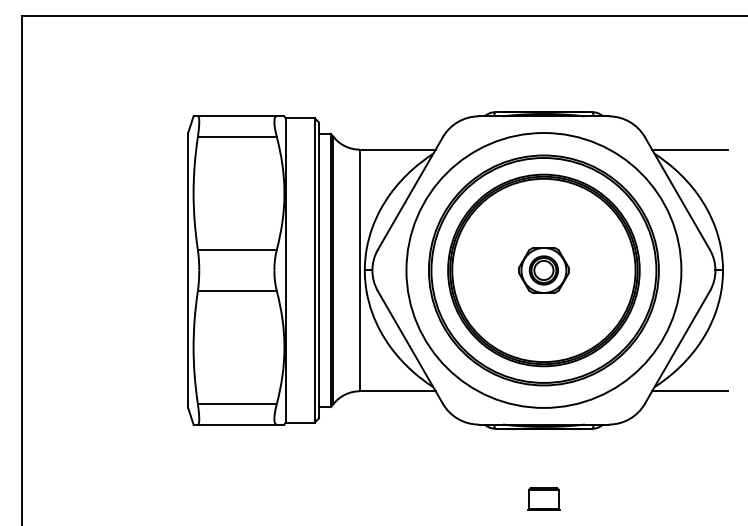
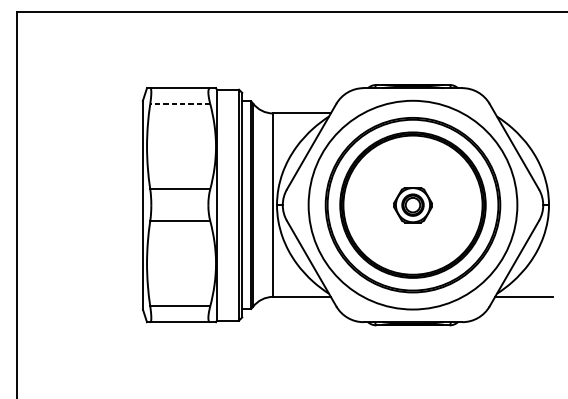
line: (237, 137) -> (180, 104), solid -> dashed
line: (690, 149) -> (524, 113), removed
part: (543, 498) -> (412, 378), removed

